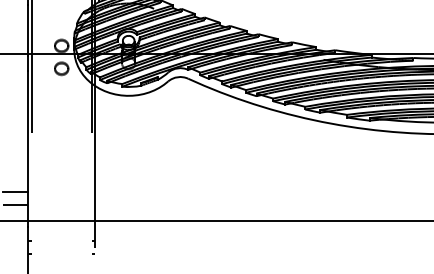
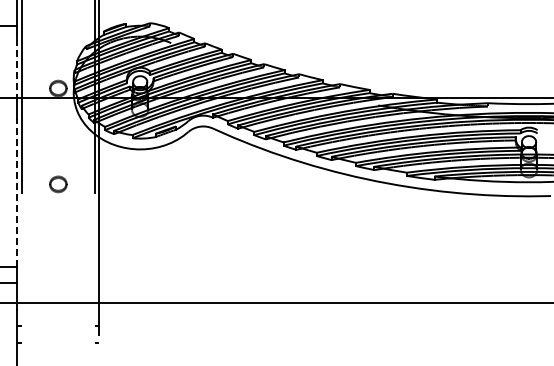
line: (28, 30) -> (17, 69), solid -> dashed
part: (61, 68) -> (58, 184), moved
line: (28, 131) -> (17, 192), solid -> dashed

